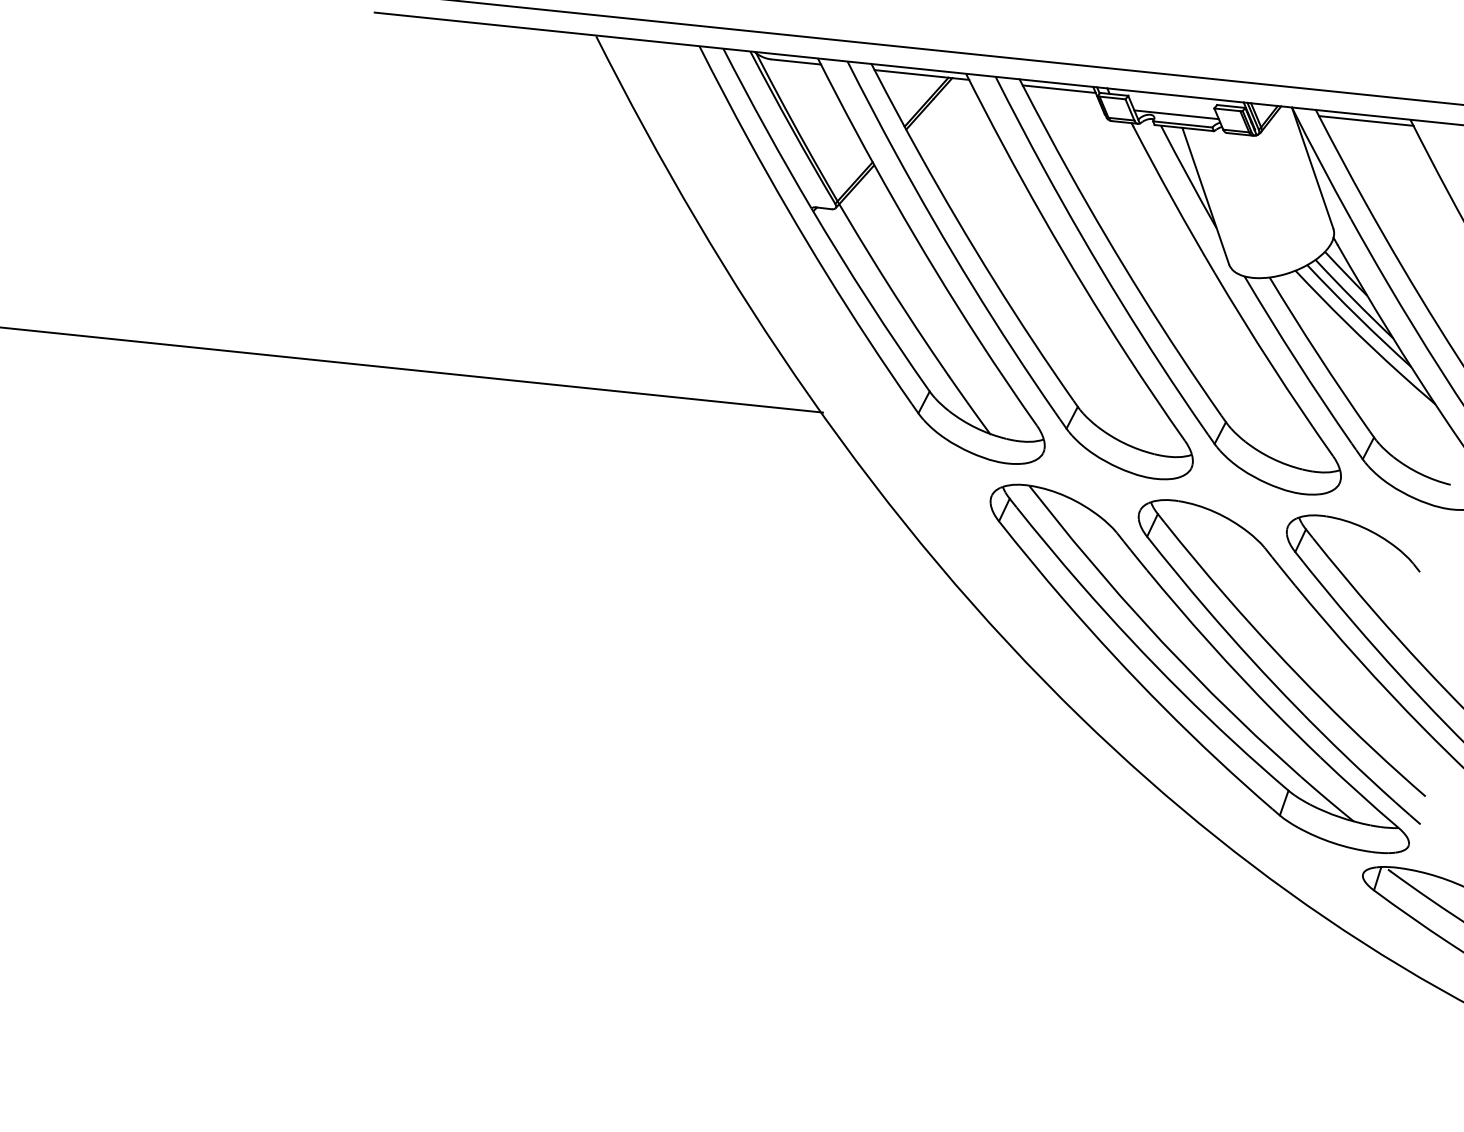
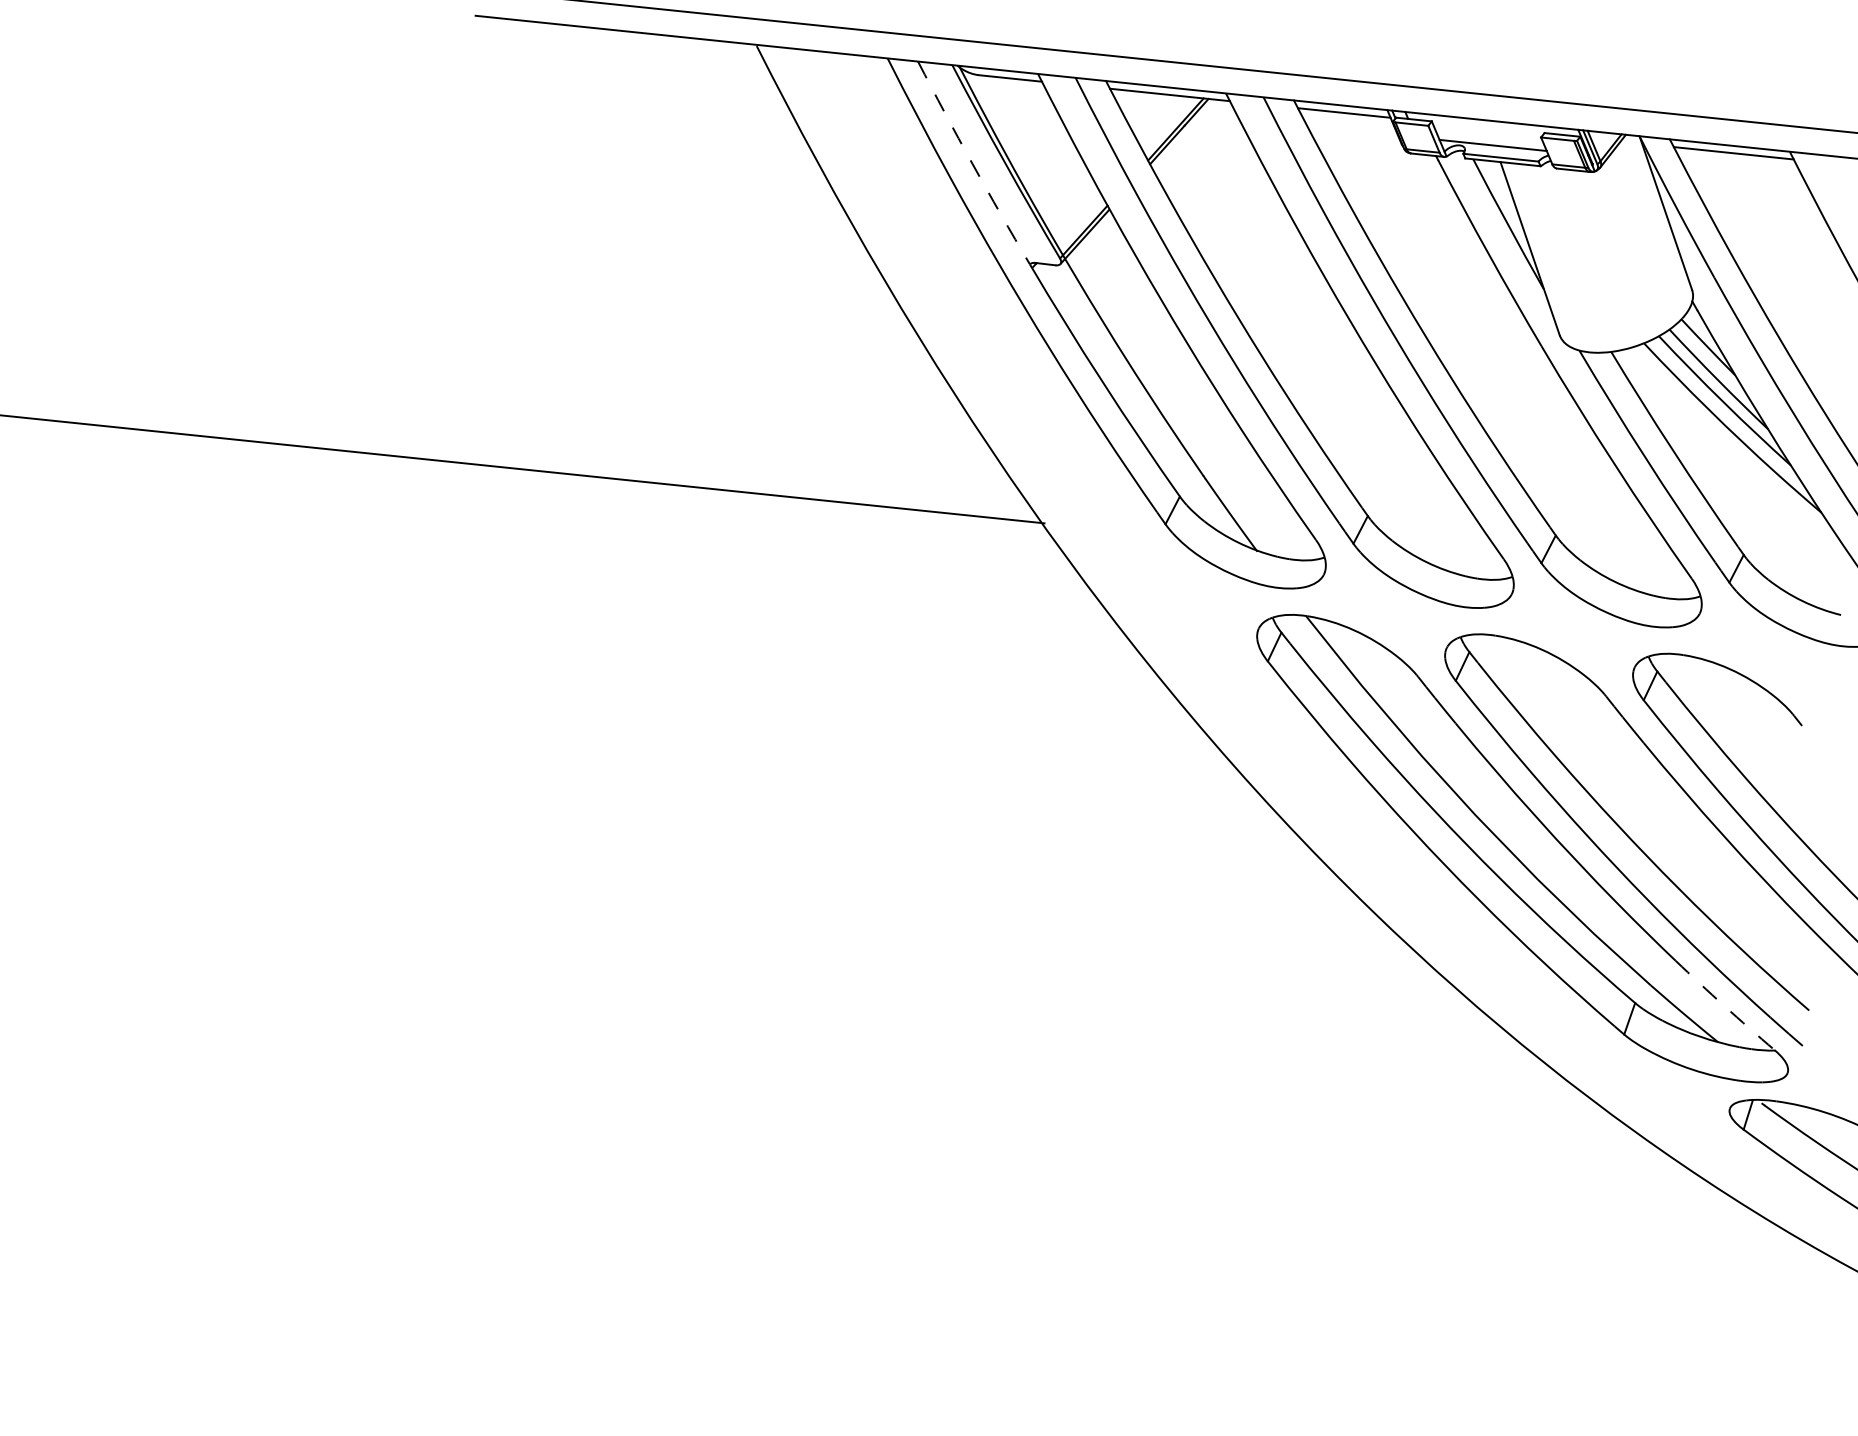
arc: (766, 129) -> (972, 164), solid -> dashed
arc: (1358, 793) -> (1723, 1006), solid -> dashed

